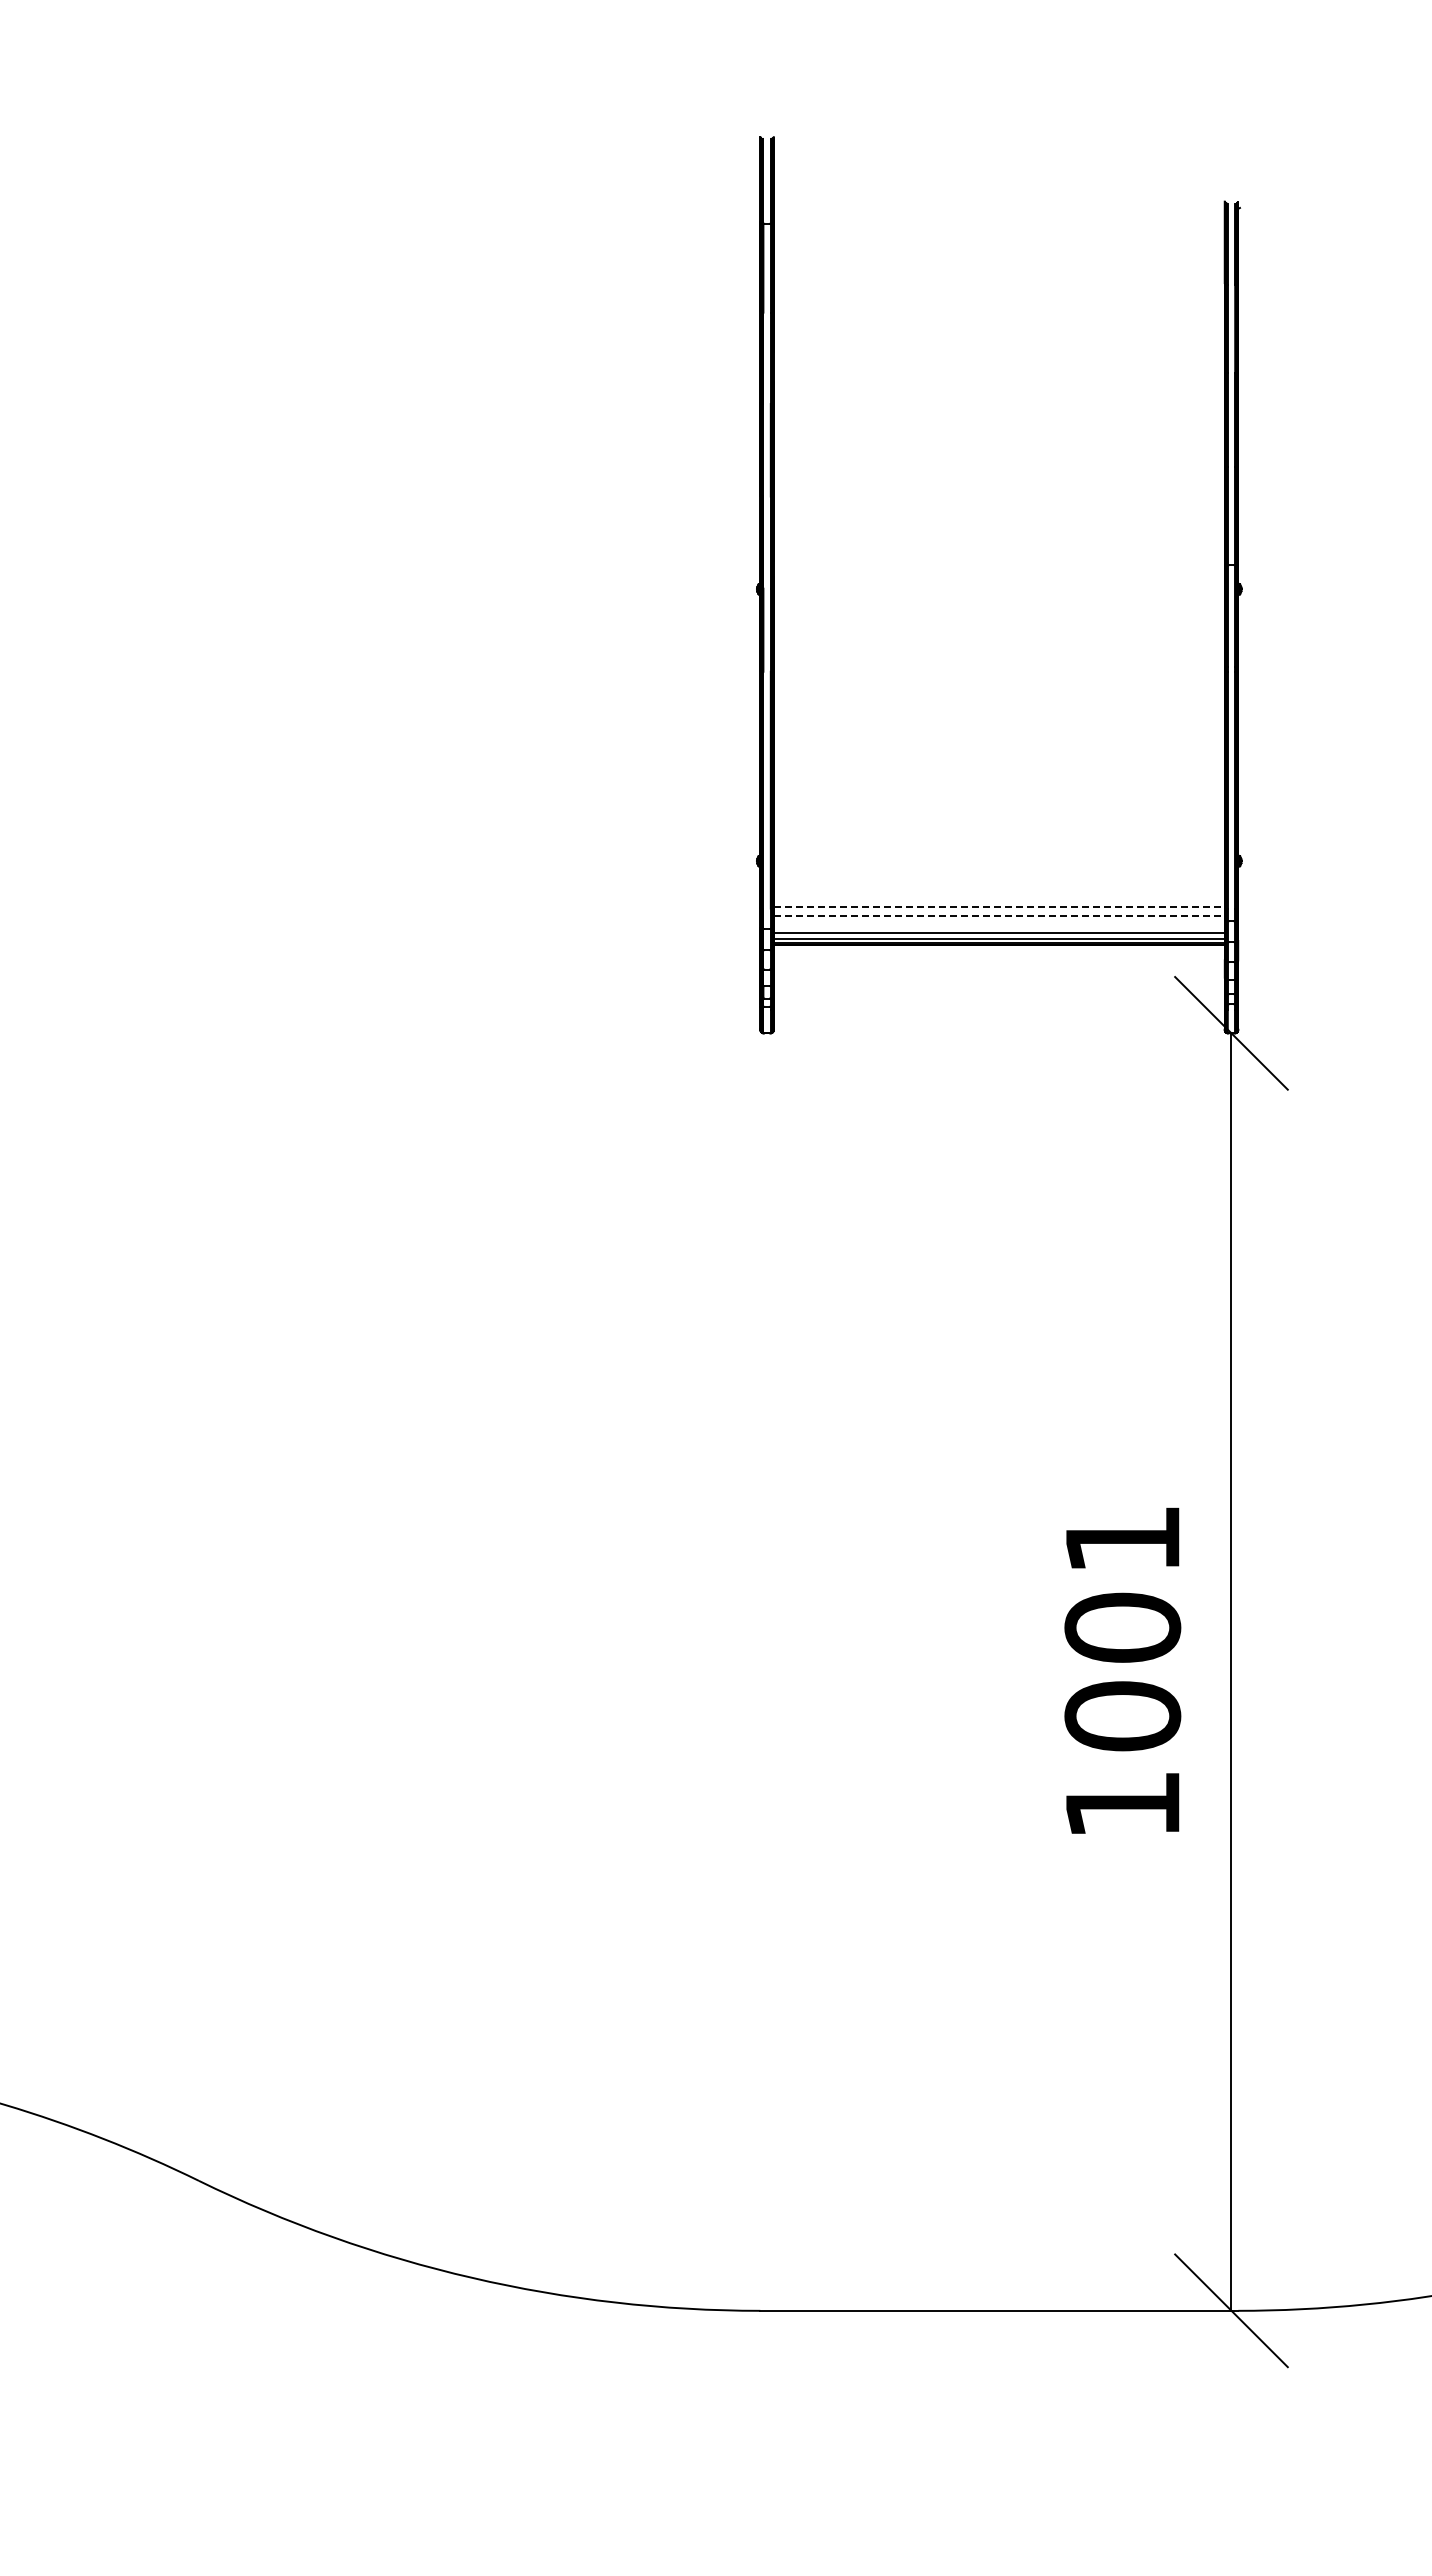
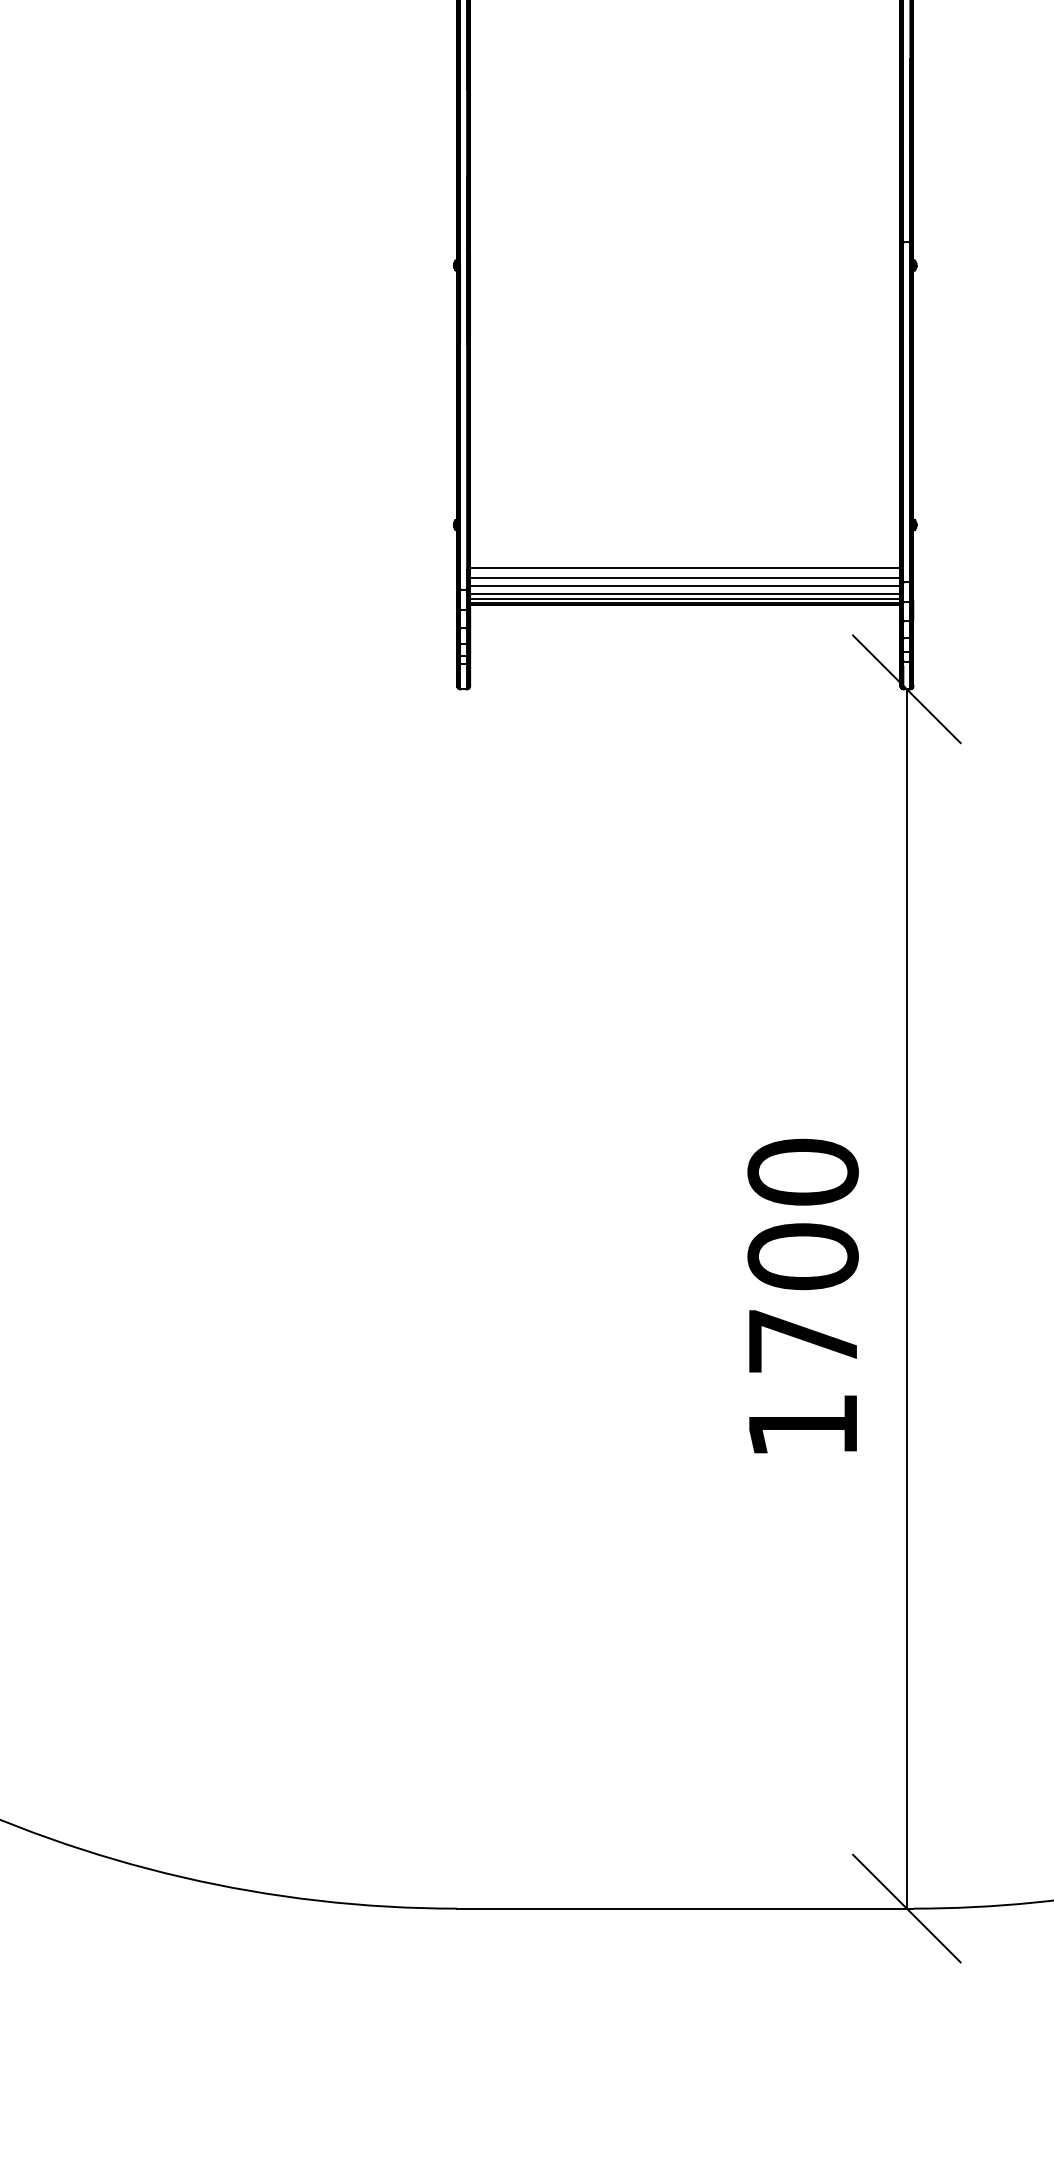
line: (999, 906) -> (685, 568), dashed -> solid
line: (999, 916) -> (685, 577), dashed -> solid
line: (998, 925) -> (684, 586), added
text: (1122, 1627) -> (802, 1256), 1001 -> 1700

